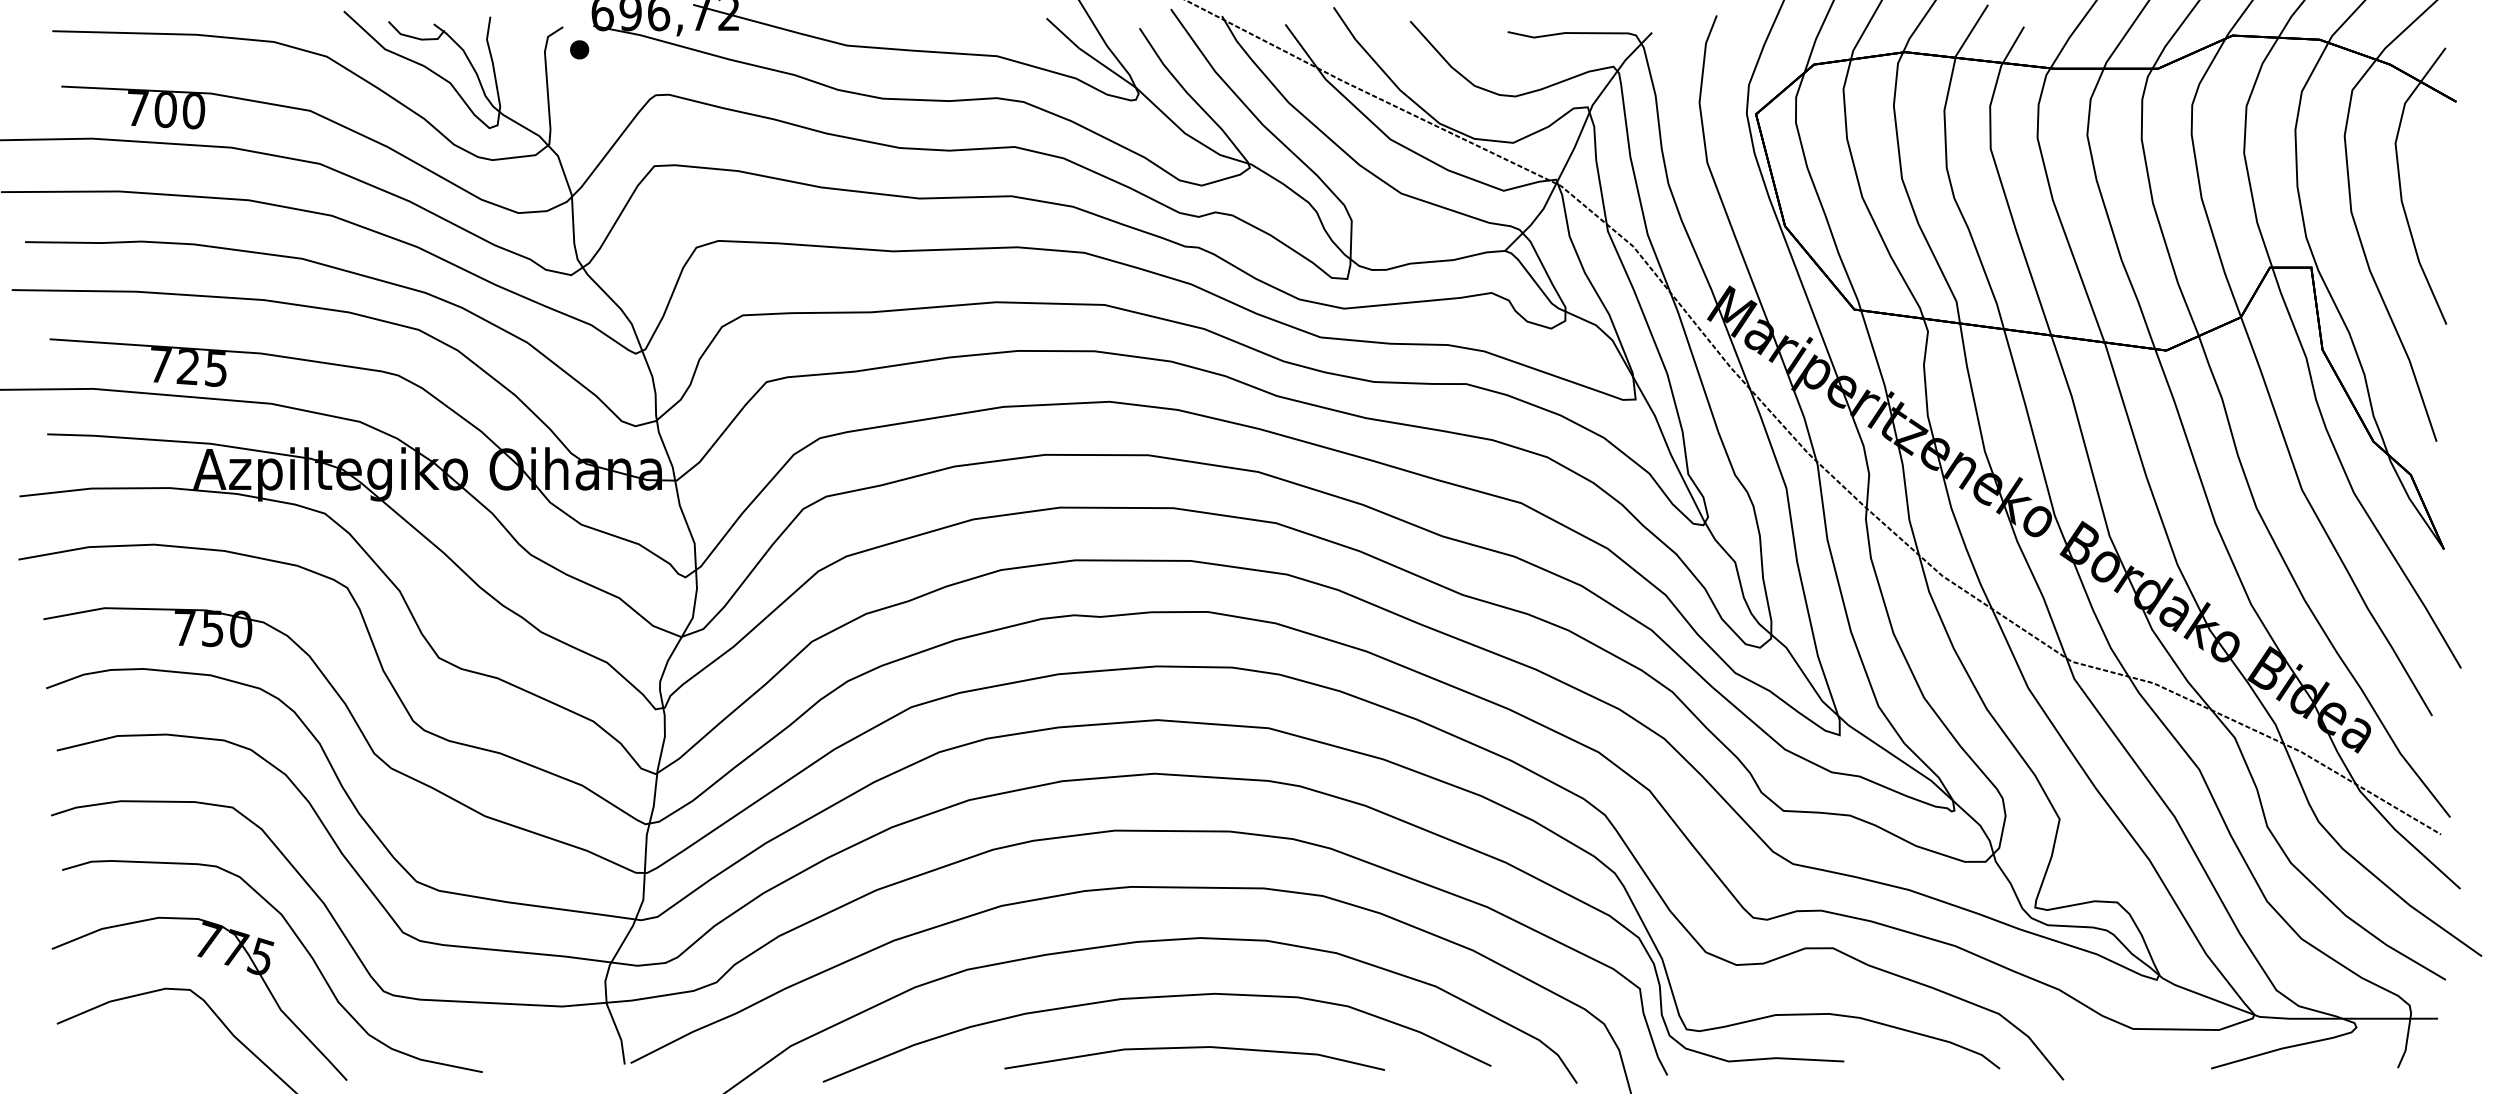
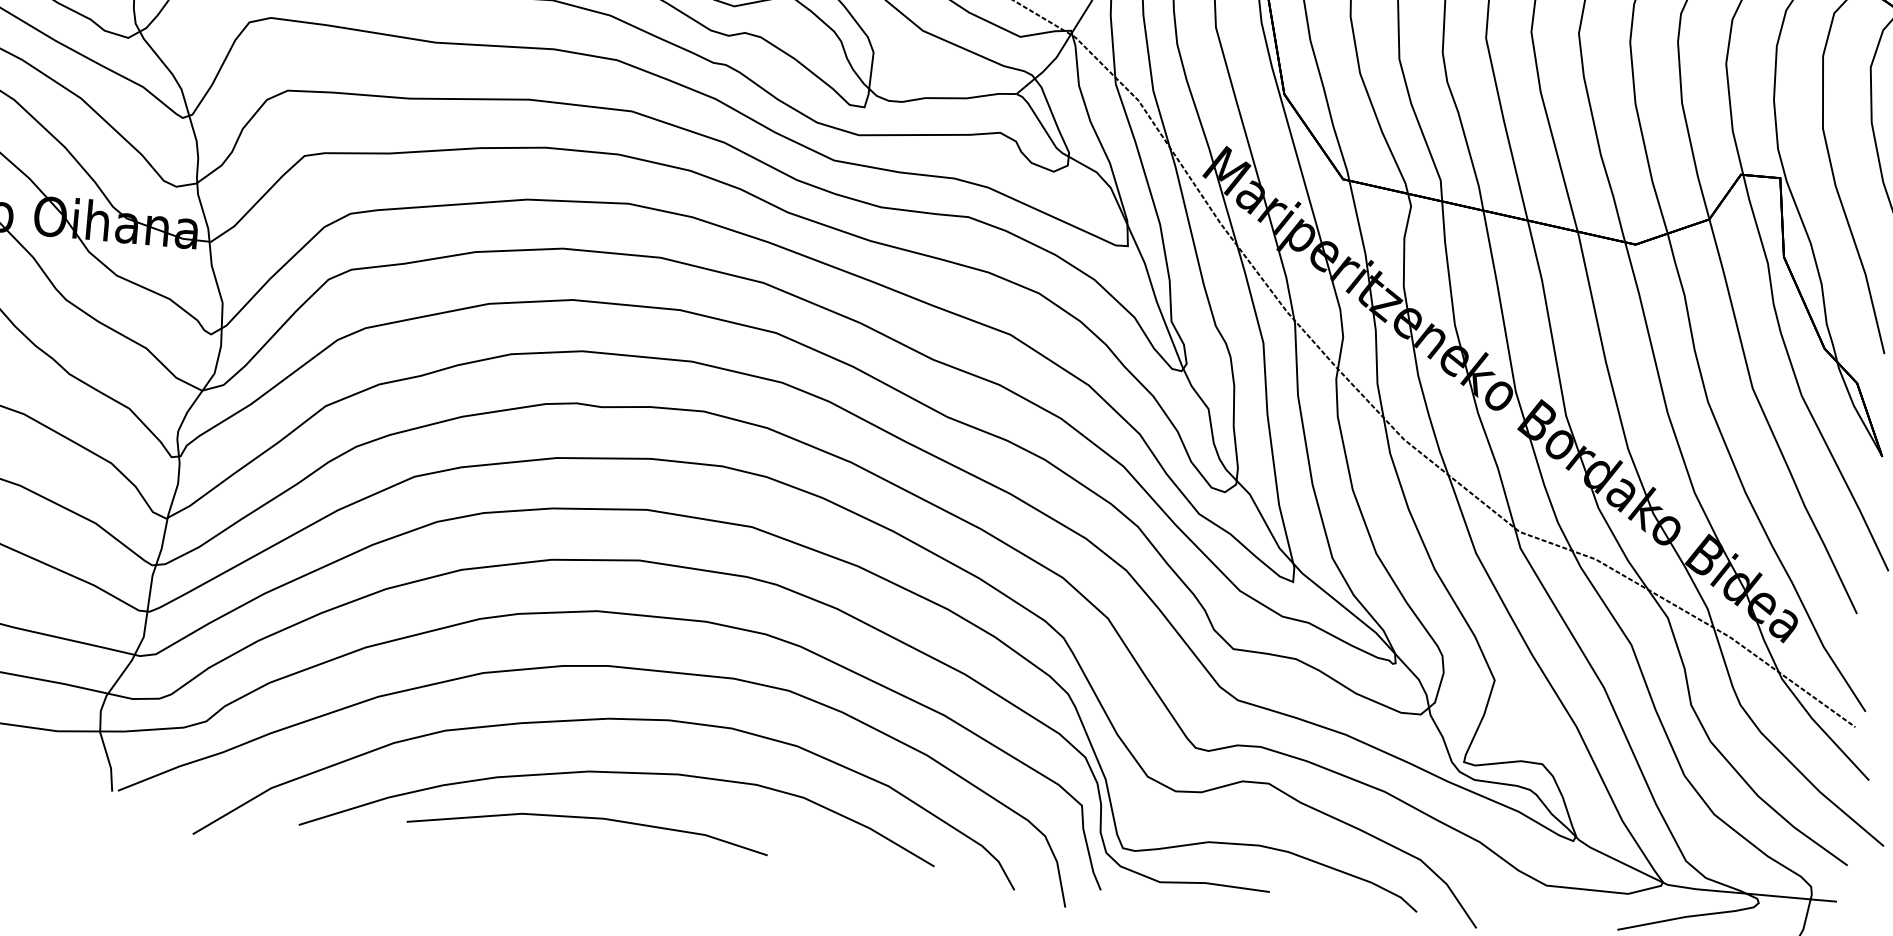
line: (1194, 1048) -> (588, 818), moved

